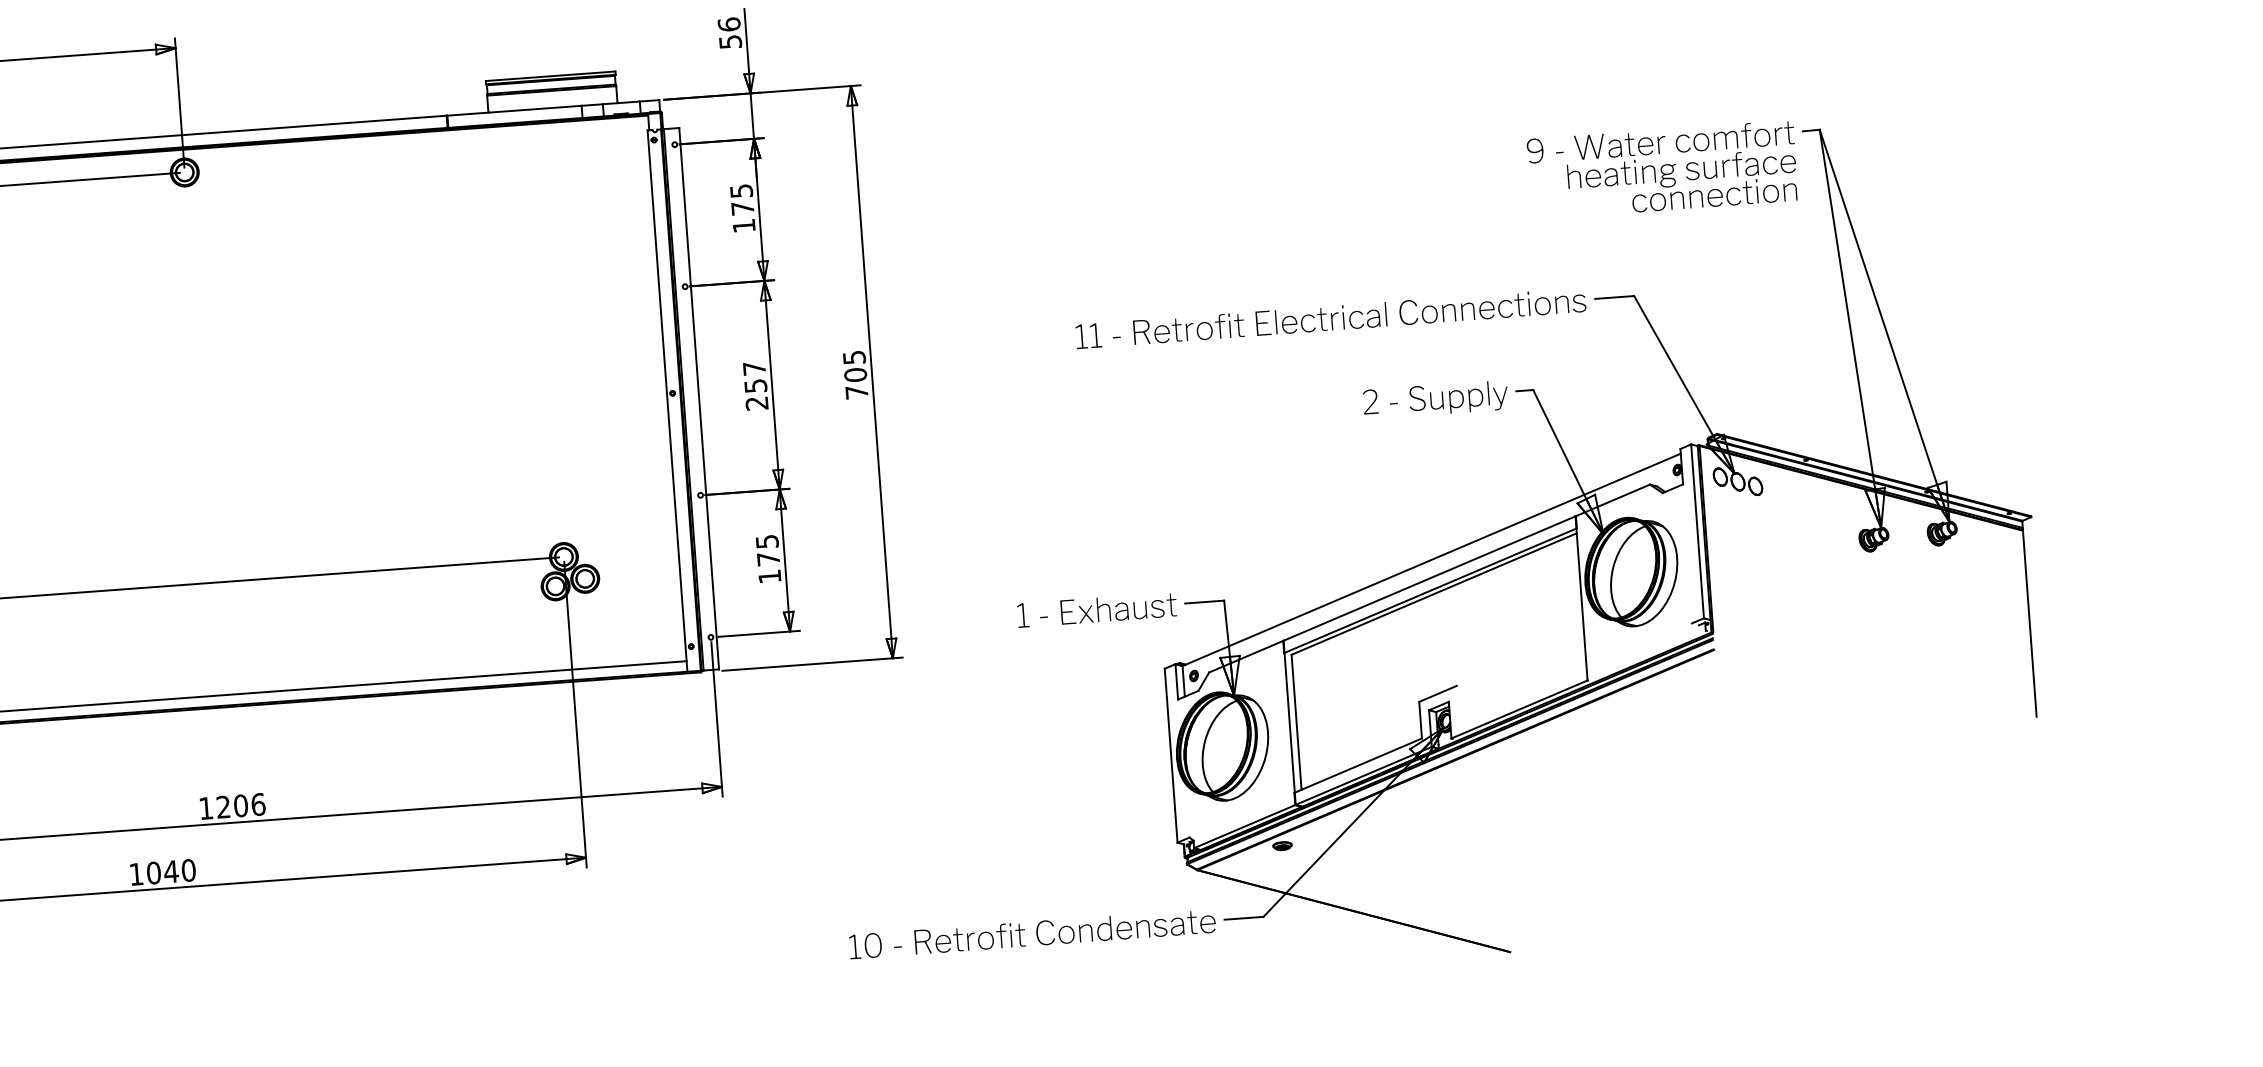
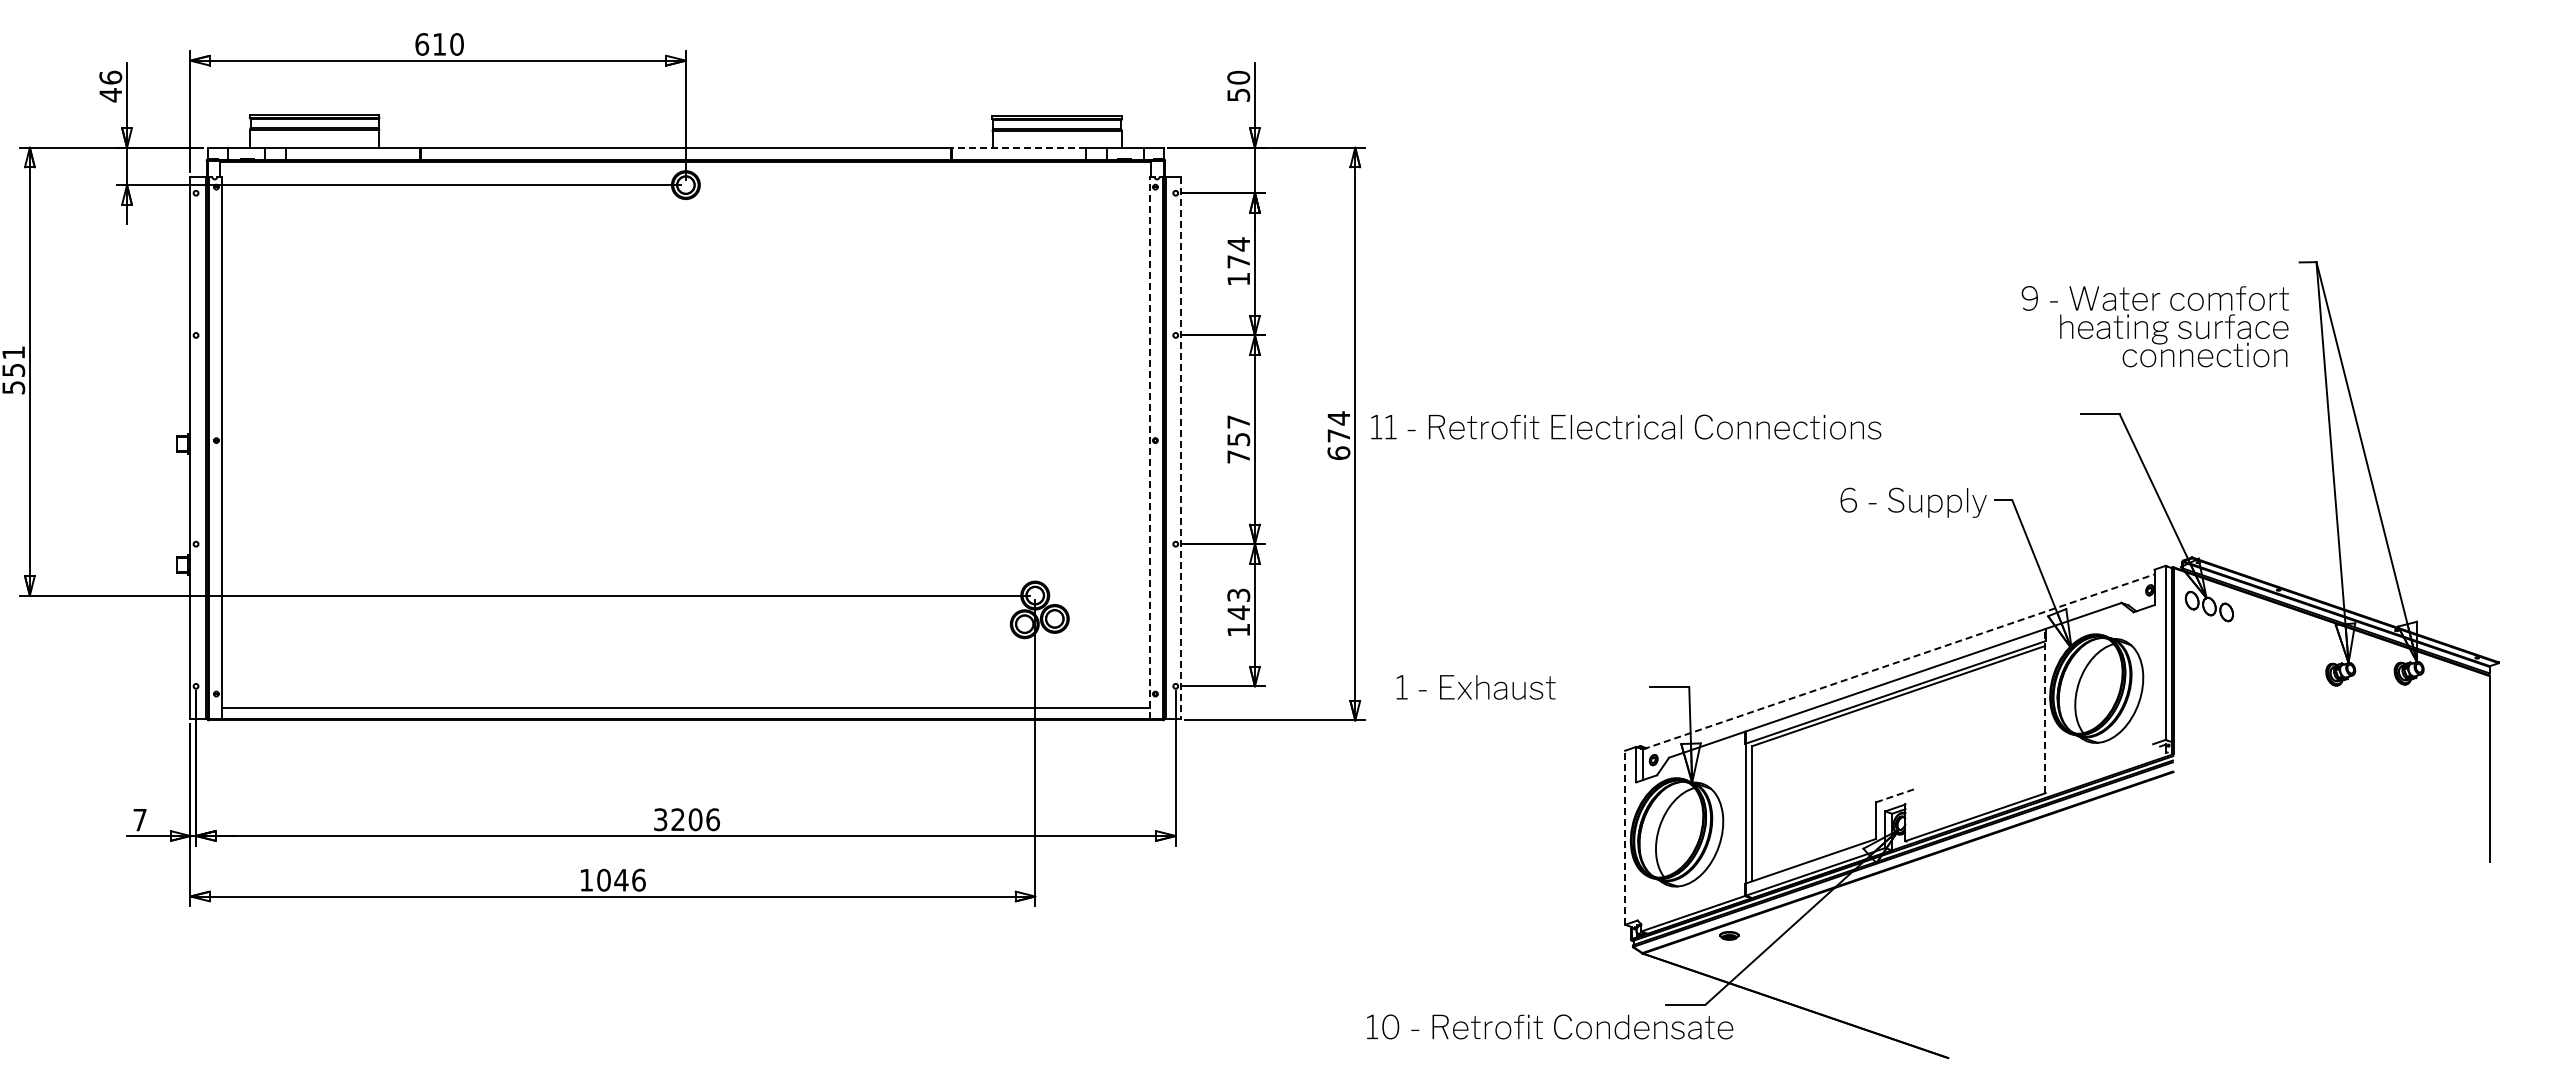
text: (729, 24) -> (1238, 77), 56 -> 50
line: (514, 110) -> (1018, 147), solid -> dashed
text: (1661, 169) -> (2154, 326), moved
text: (741, 191) -> (1238, 244), 175 -> 174
text: (1331, 317) -> (1626, 426), moved
text: (855, 374) -> (1338, 435), 705 -> 674
line: (699, 398) -> (1181, 447), solid -> dashed
line: (667, 400) -> (1149, 447), solid -> dashed
text: (1369, 402) -> (1848, 500), 2 -> 6
text: (756, 403) -> (1238, 456), 257 -> 757
text: (767, 550) -> (1238, 604), 175 -> 143
line: (1432, 559) -> (1899, 661), solid -> dashed
line: (1581, 597) -> (2045, 710), solid -> dashed
text: (1096, 610) -> (1475, 687), moved
line: (1438, 693) -> (1895, 795), solid -> dashed
line: (1171, 755) -> (1625, 837), solid -> dashed
text: (205, 808) -> (660, 819), 1206 -> 3206
text: (188, 869) -> (638, 879), 1040 -> 1046
text: (1032, 933) -> (1550, 1026), moved

